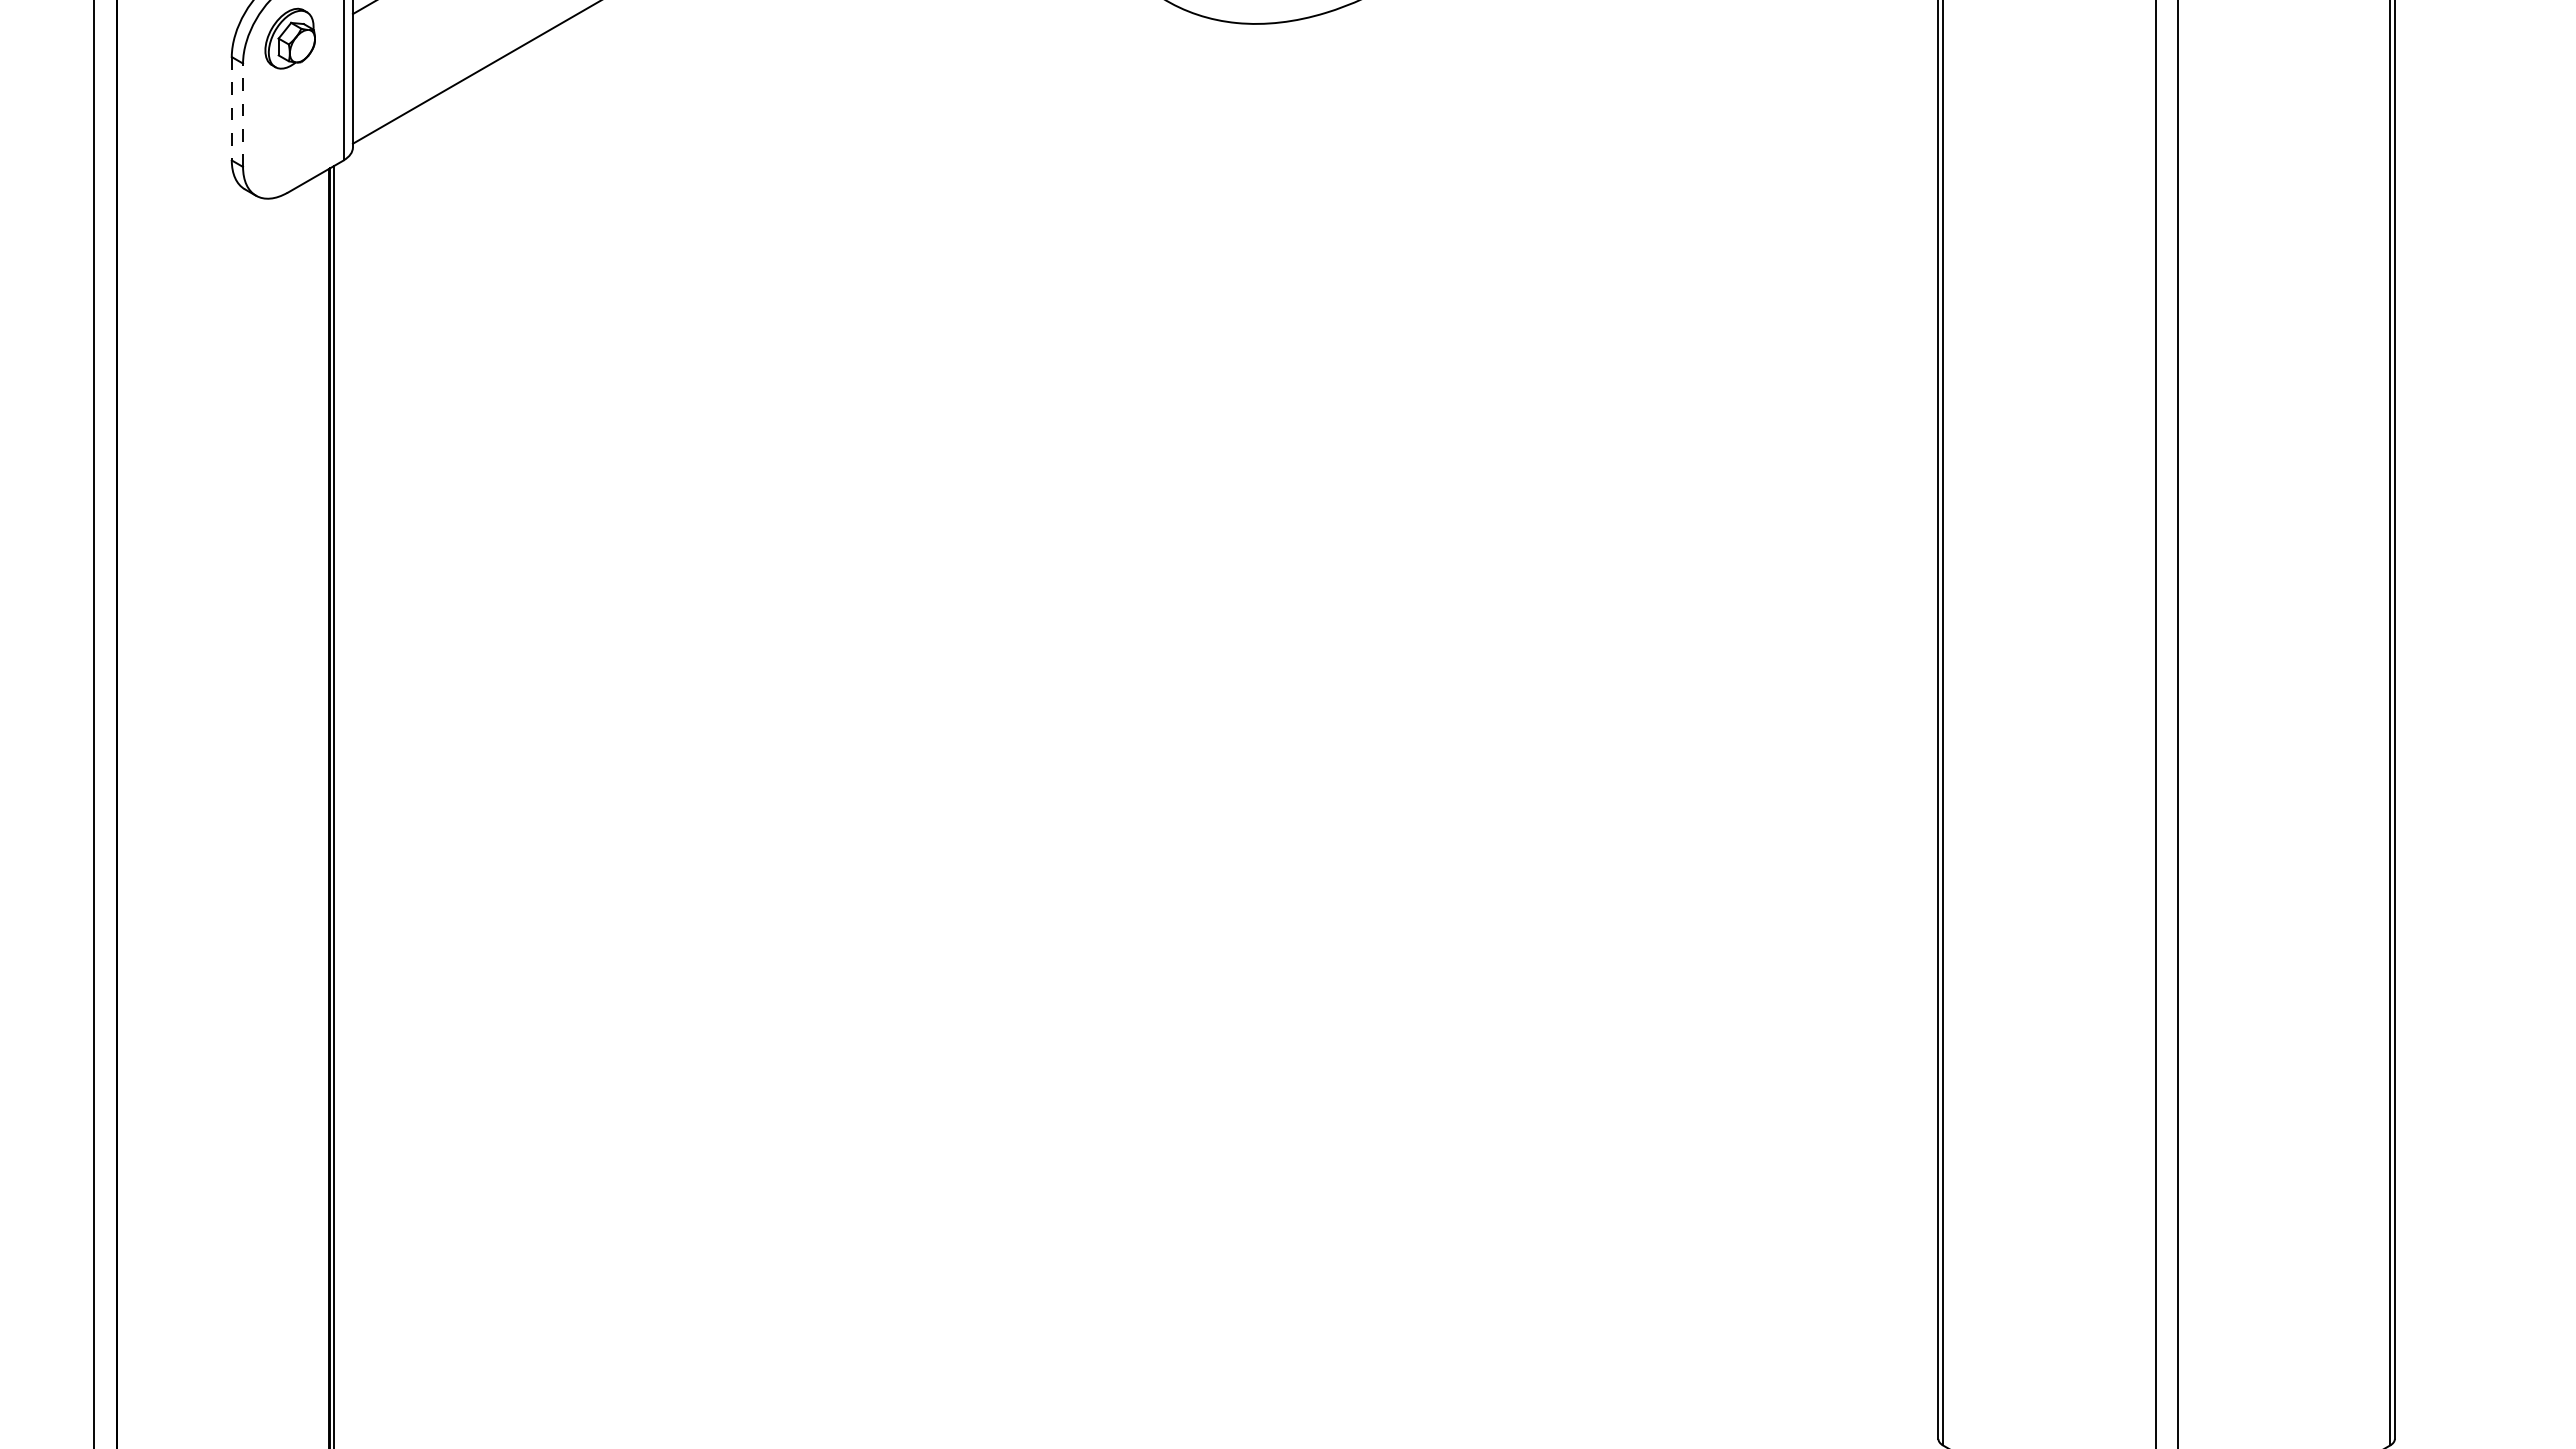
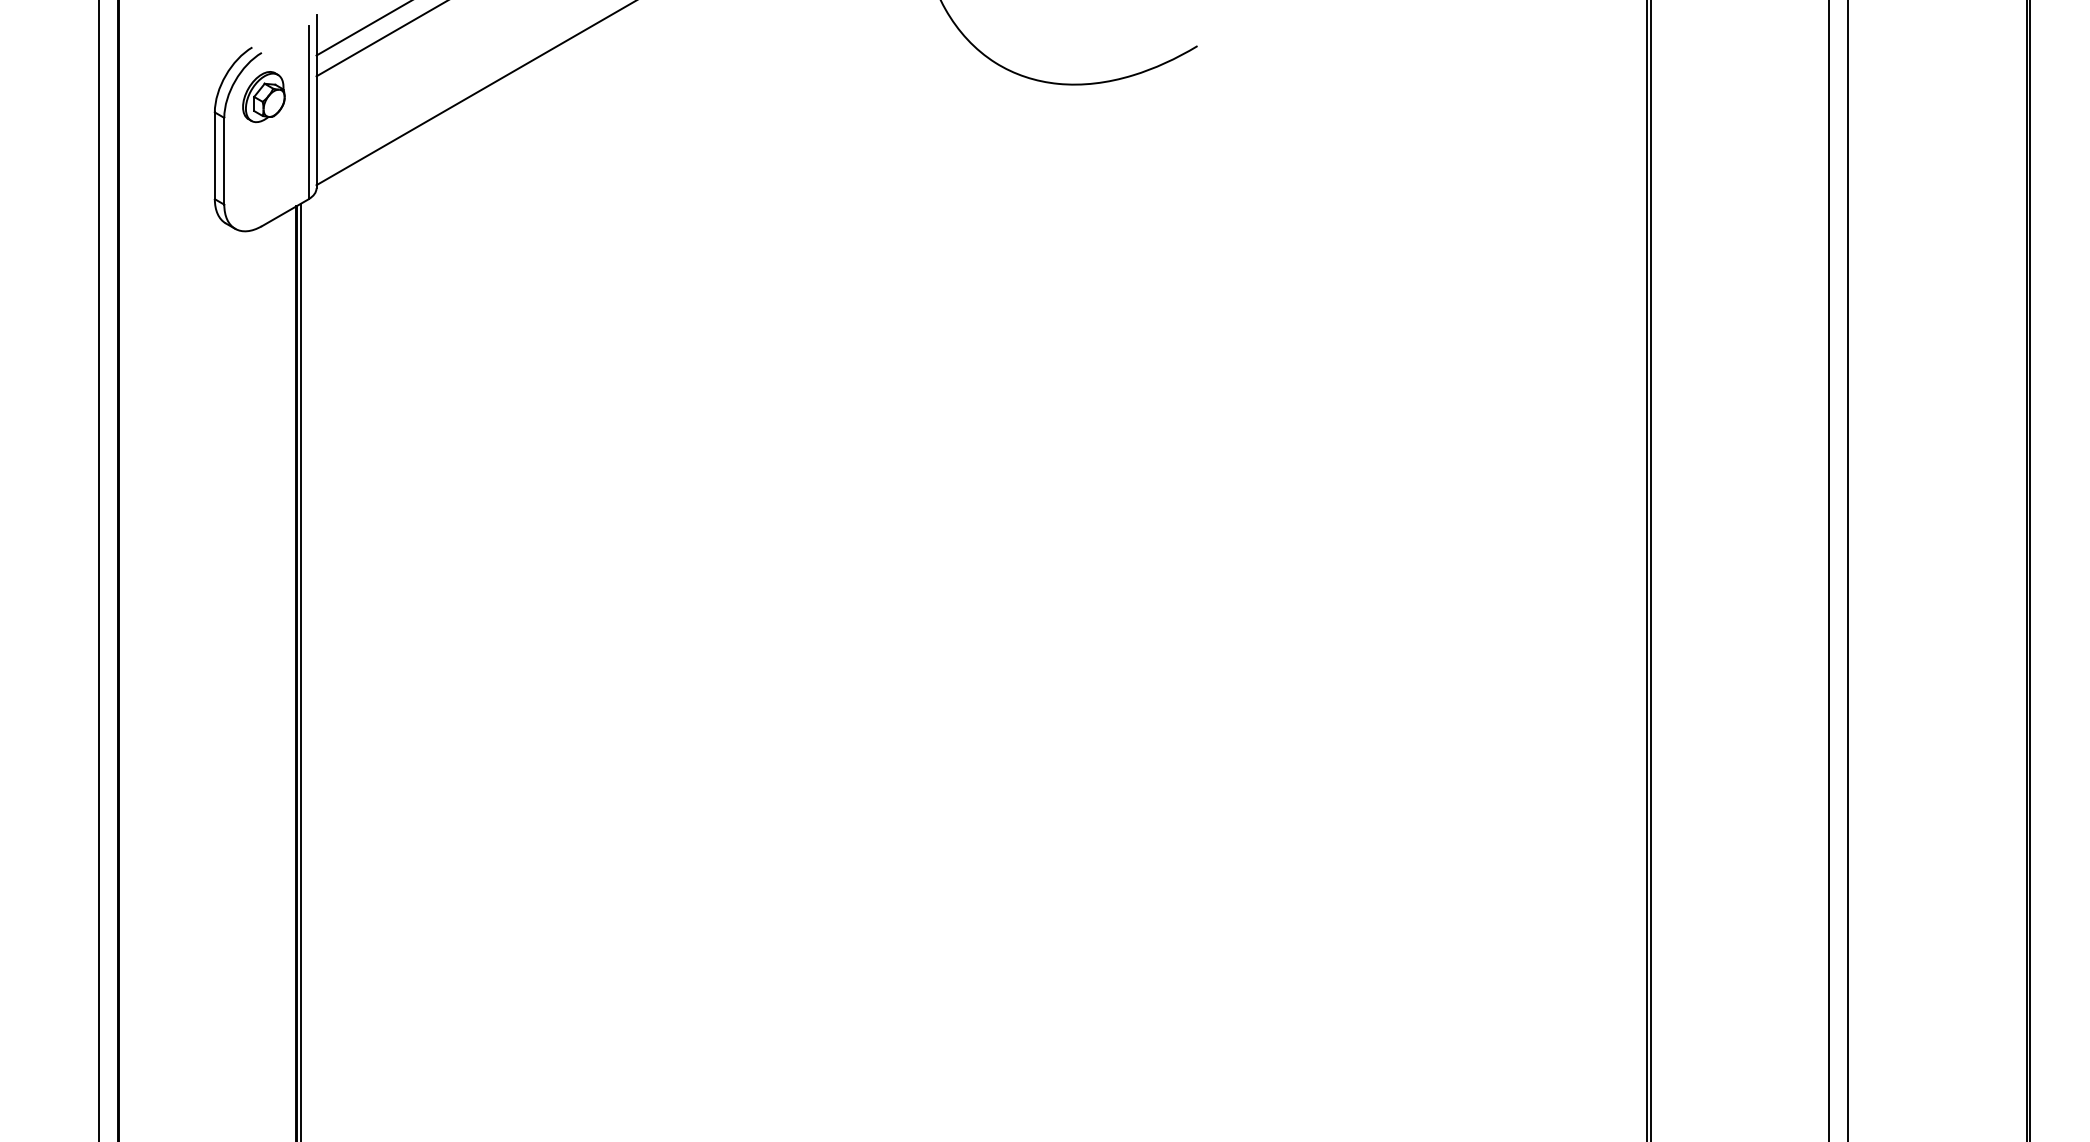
line: (231, 108) -> (214, 155), dashed -> solid
line: (243, 115) -> (224, 161), dashed -> solid

